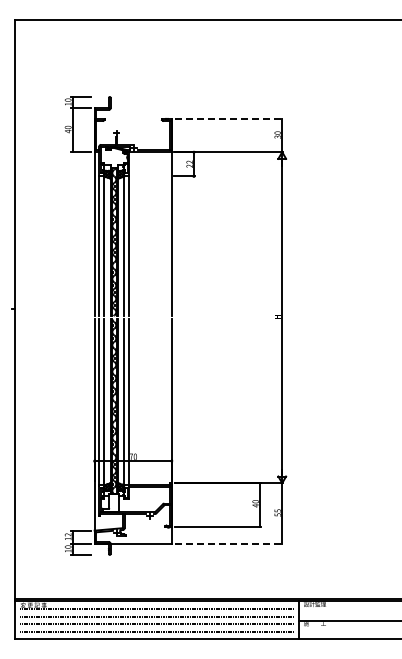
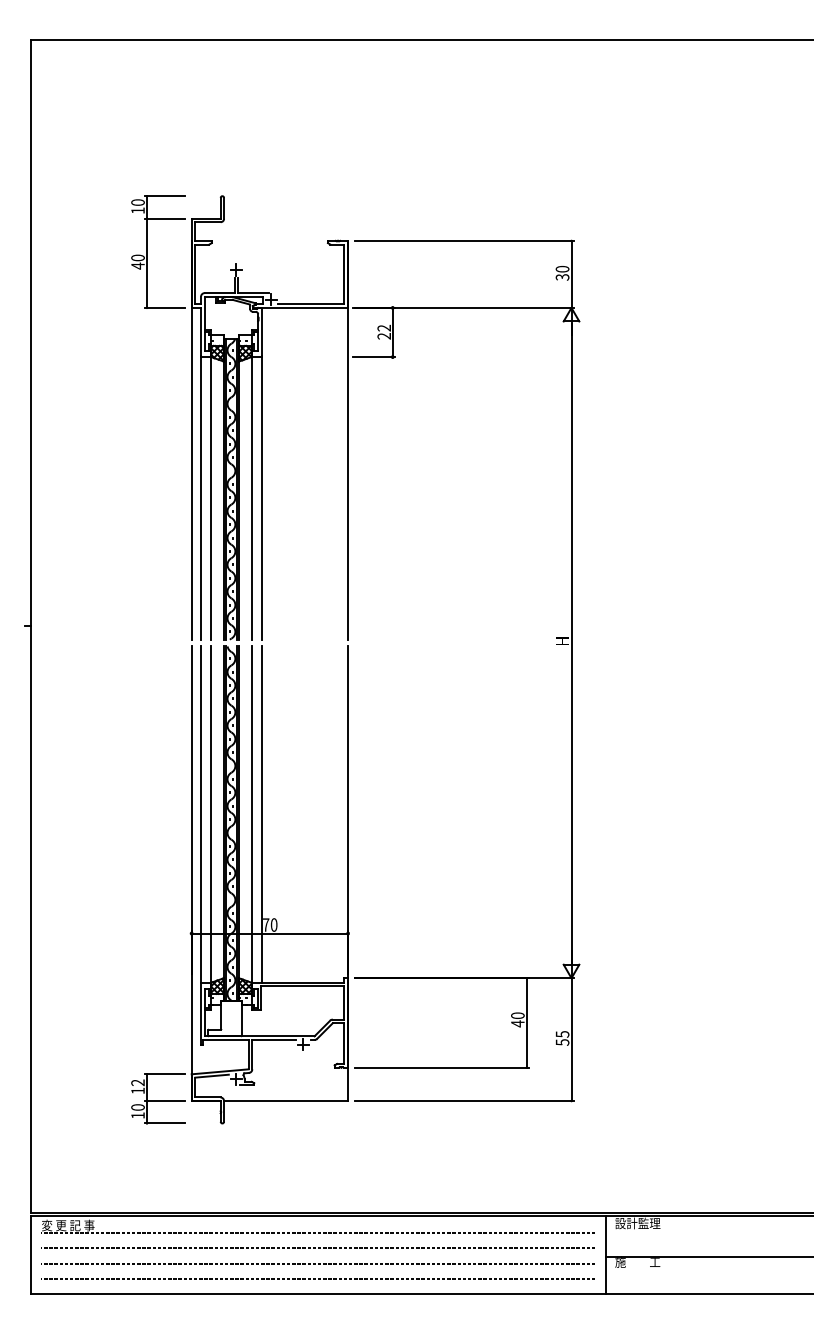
line: (229, 119) -> (464, 241), dashed -> solid
line: (229, 543) -> (464, 1100), dashed -> solid

